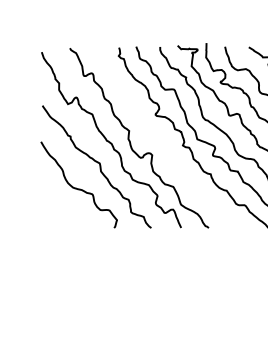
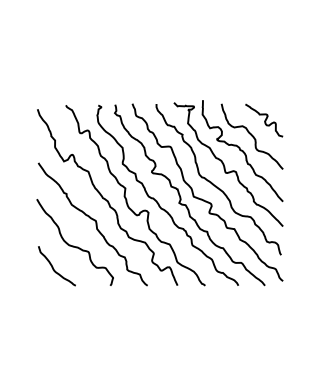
curve: (162, 145) -> (158, 202), added
curve: (57, 208) -> (53, 266), added

